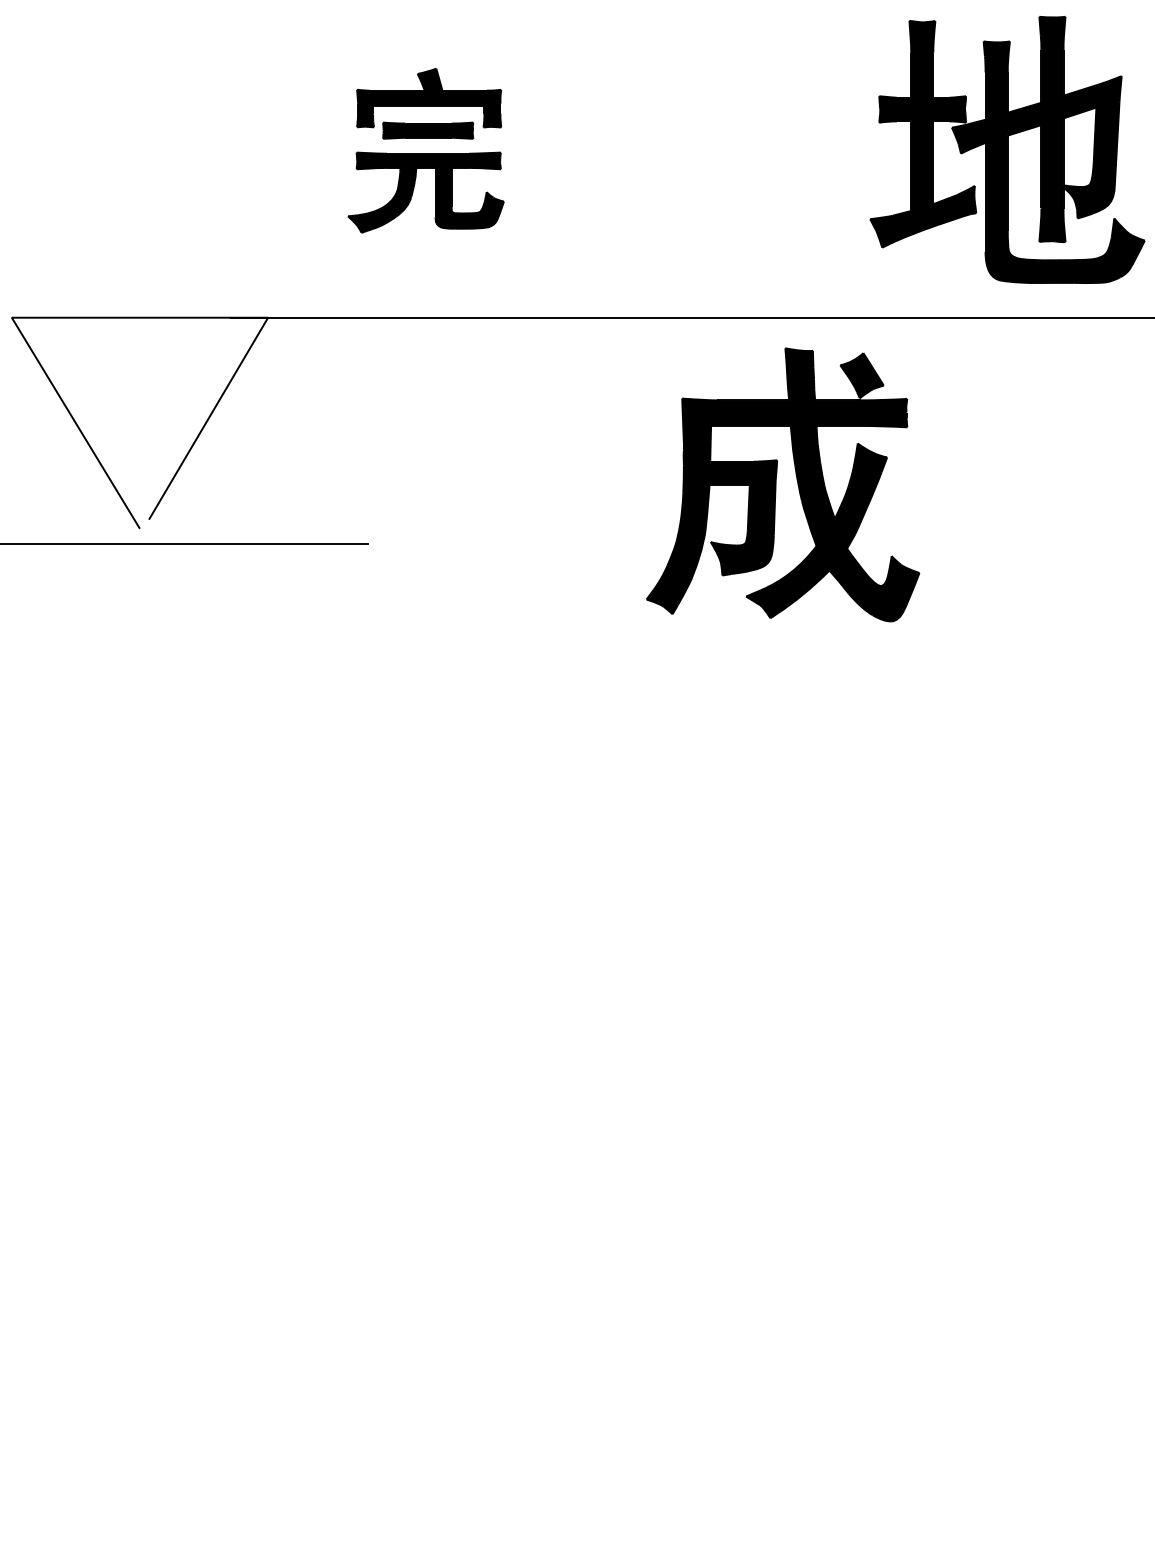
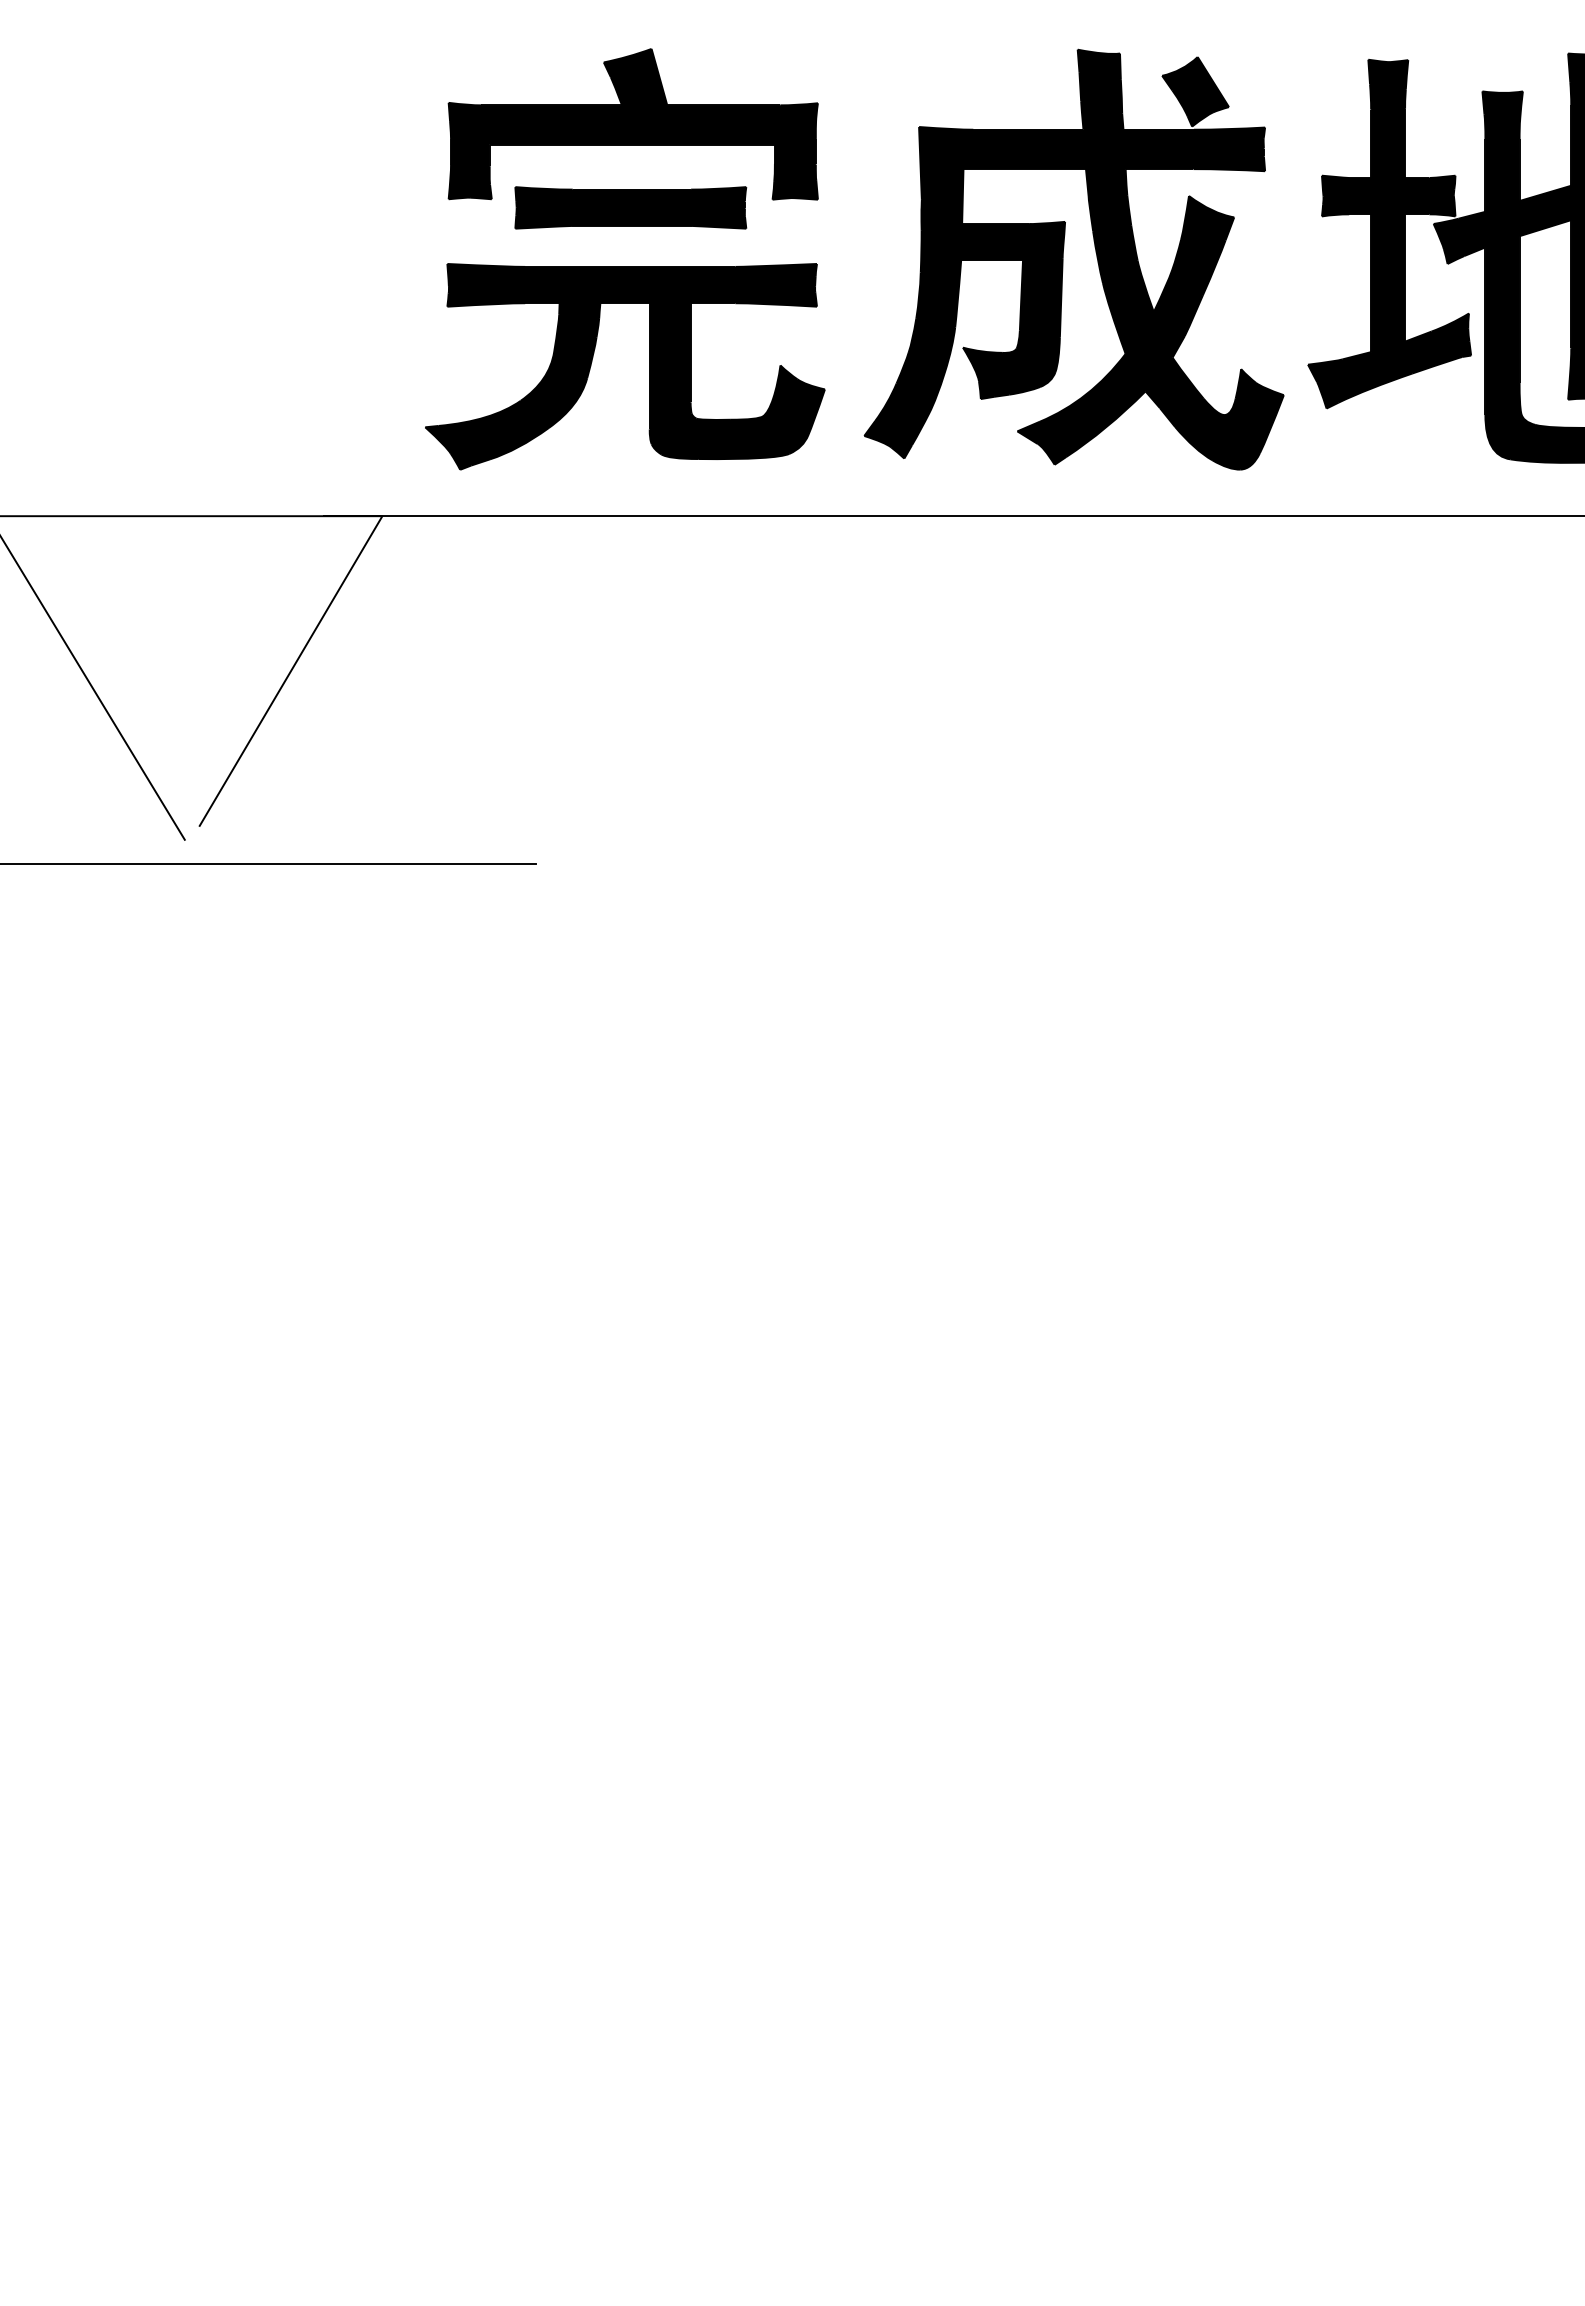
part: (425, 150) -> (624, 259), size x1.67
part: (776, 484) -> (1064, 259), moved

